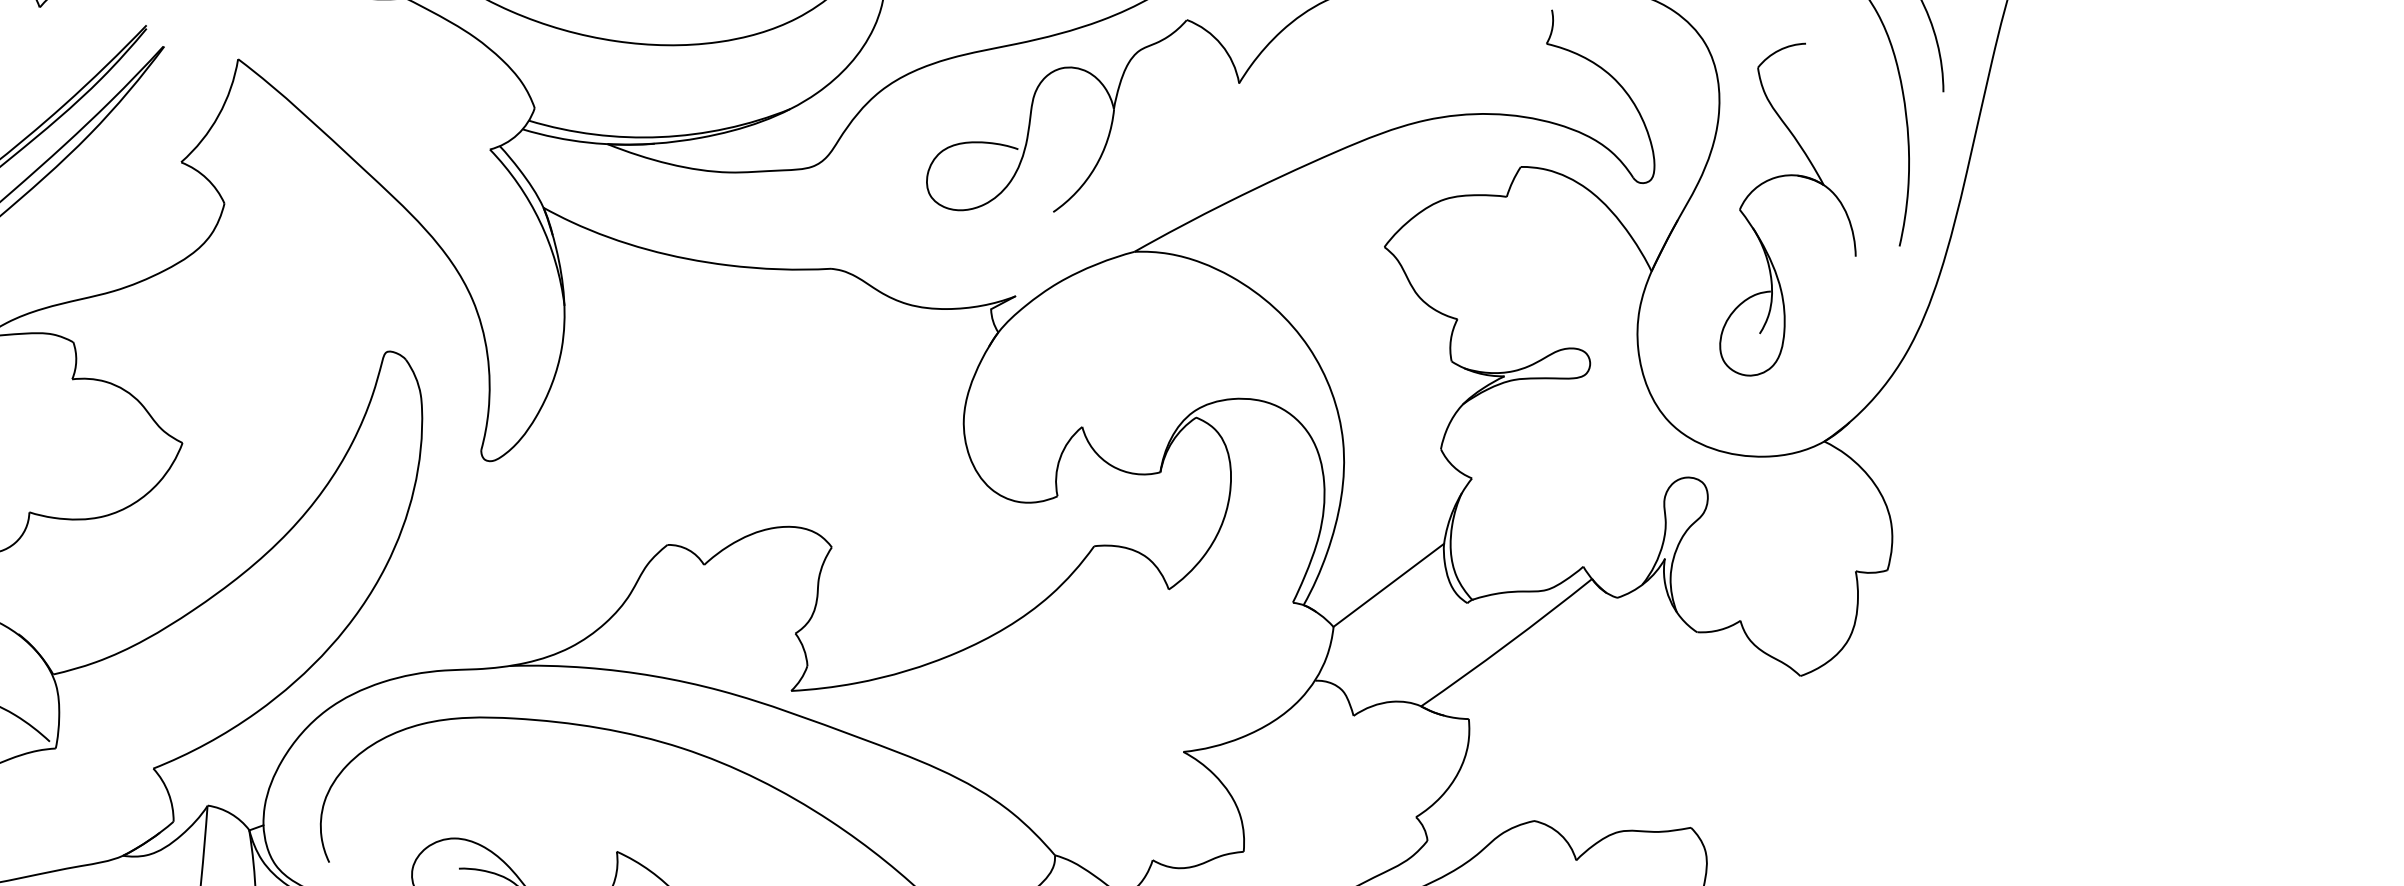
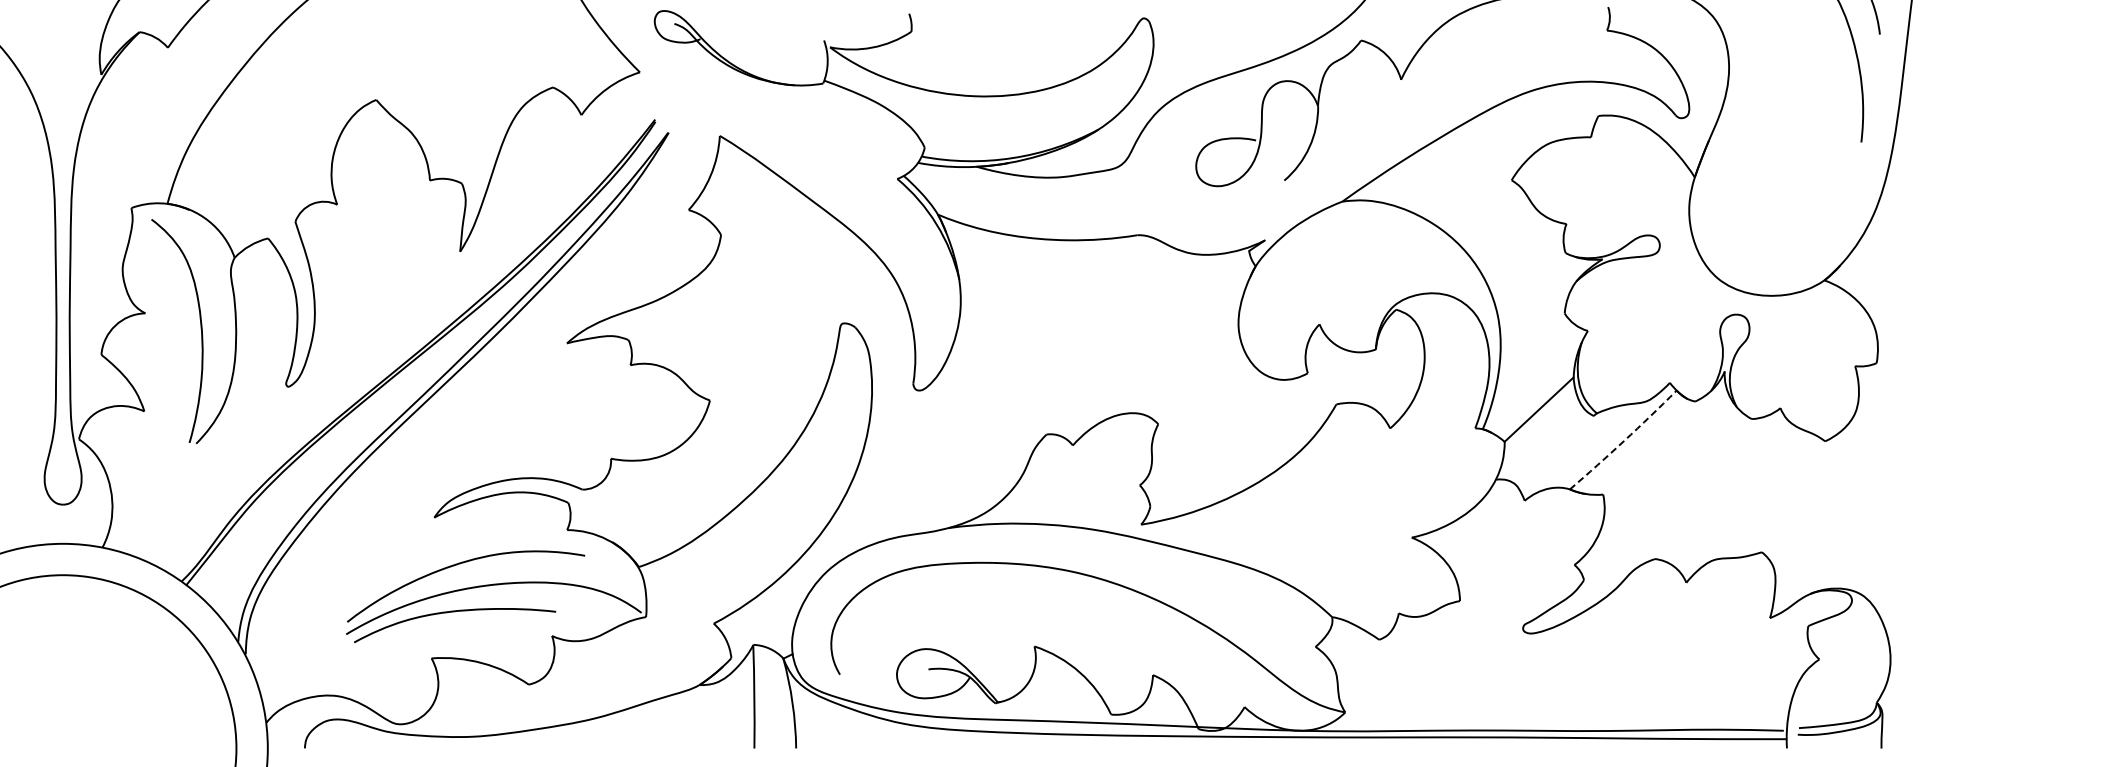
part: (1802, 178) -> (1790, 103), removed
arc: (1508, 645) -> (1624, 441), solid -> dashed

